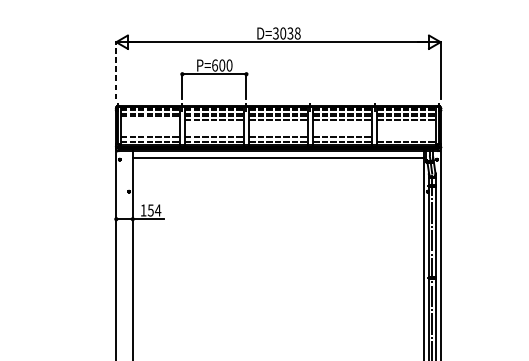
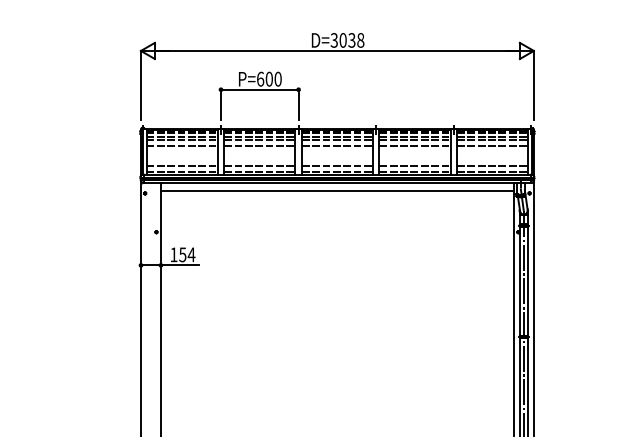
line: (115, 70) -> (140, 85), dashed -> solid
line: (149, 120) -> (181, 145), added
line: (406, 137) -> (492, 166), added

